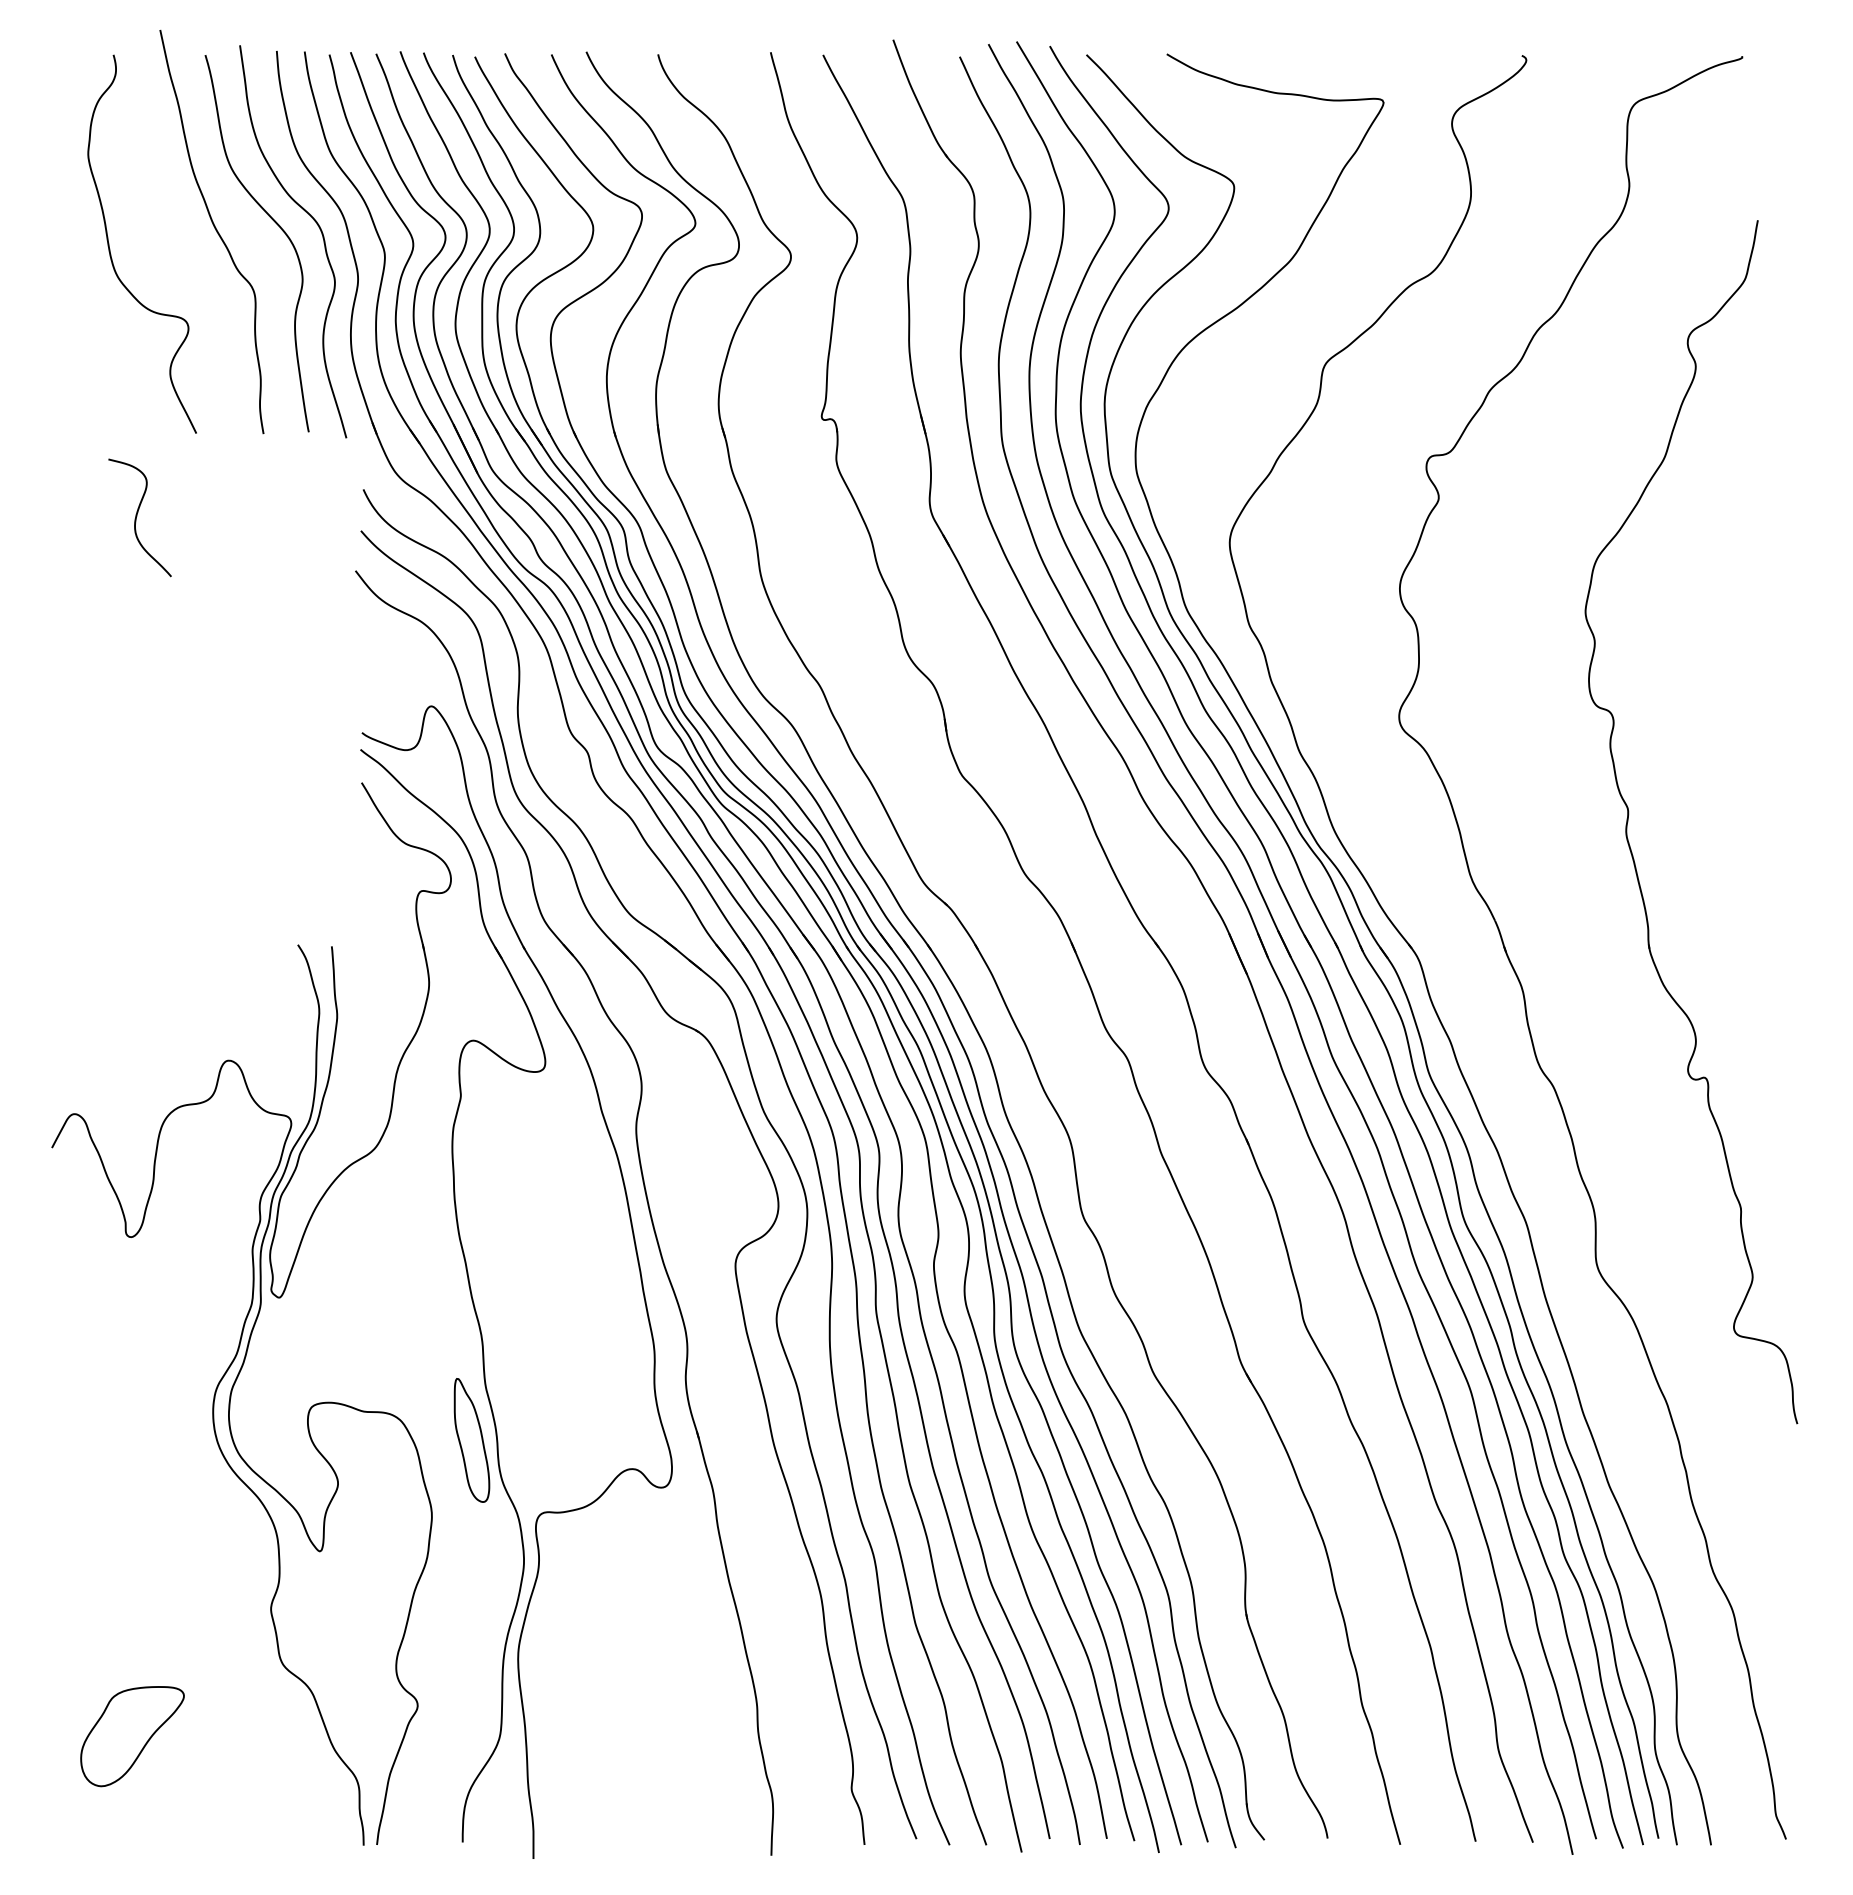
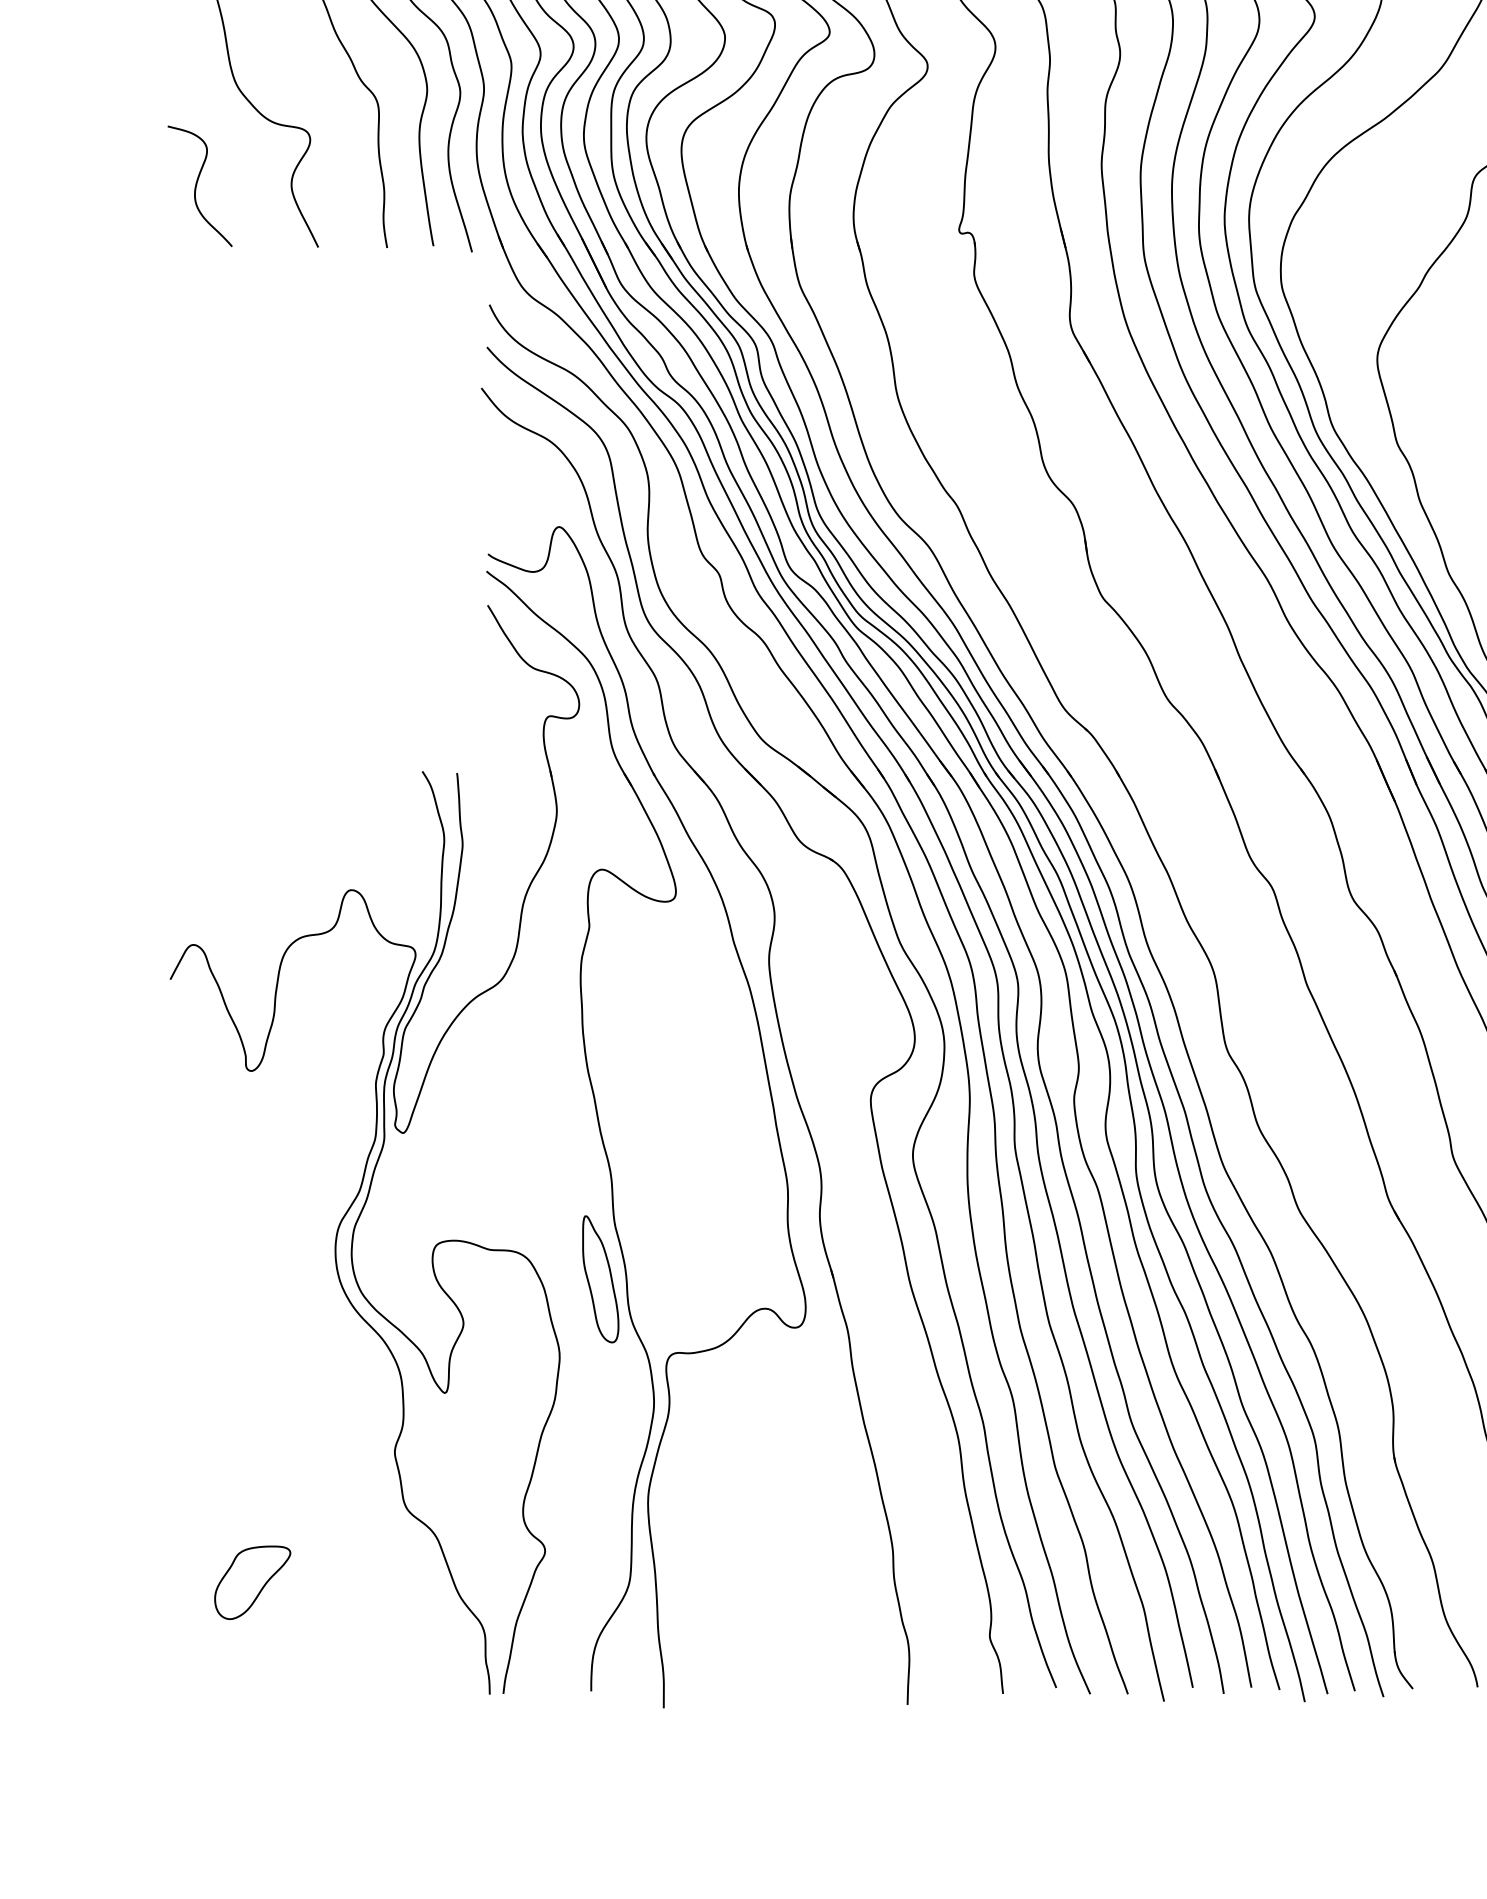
curve: (137, 516) -> (197, 184), moved
part: (131, 1736) -> (251, 1582), size x0.71

